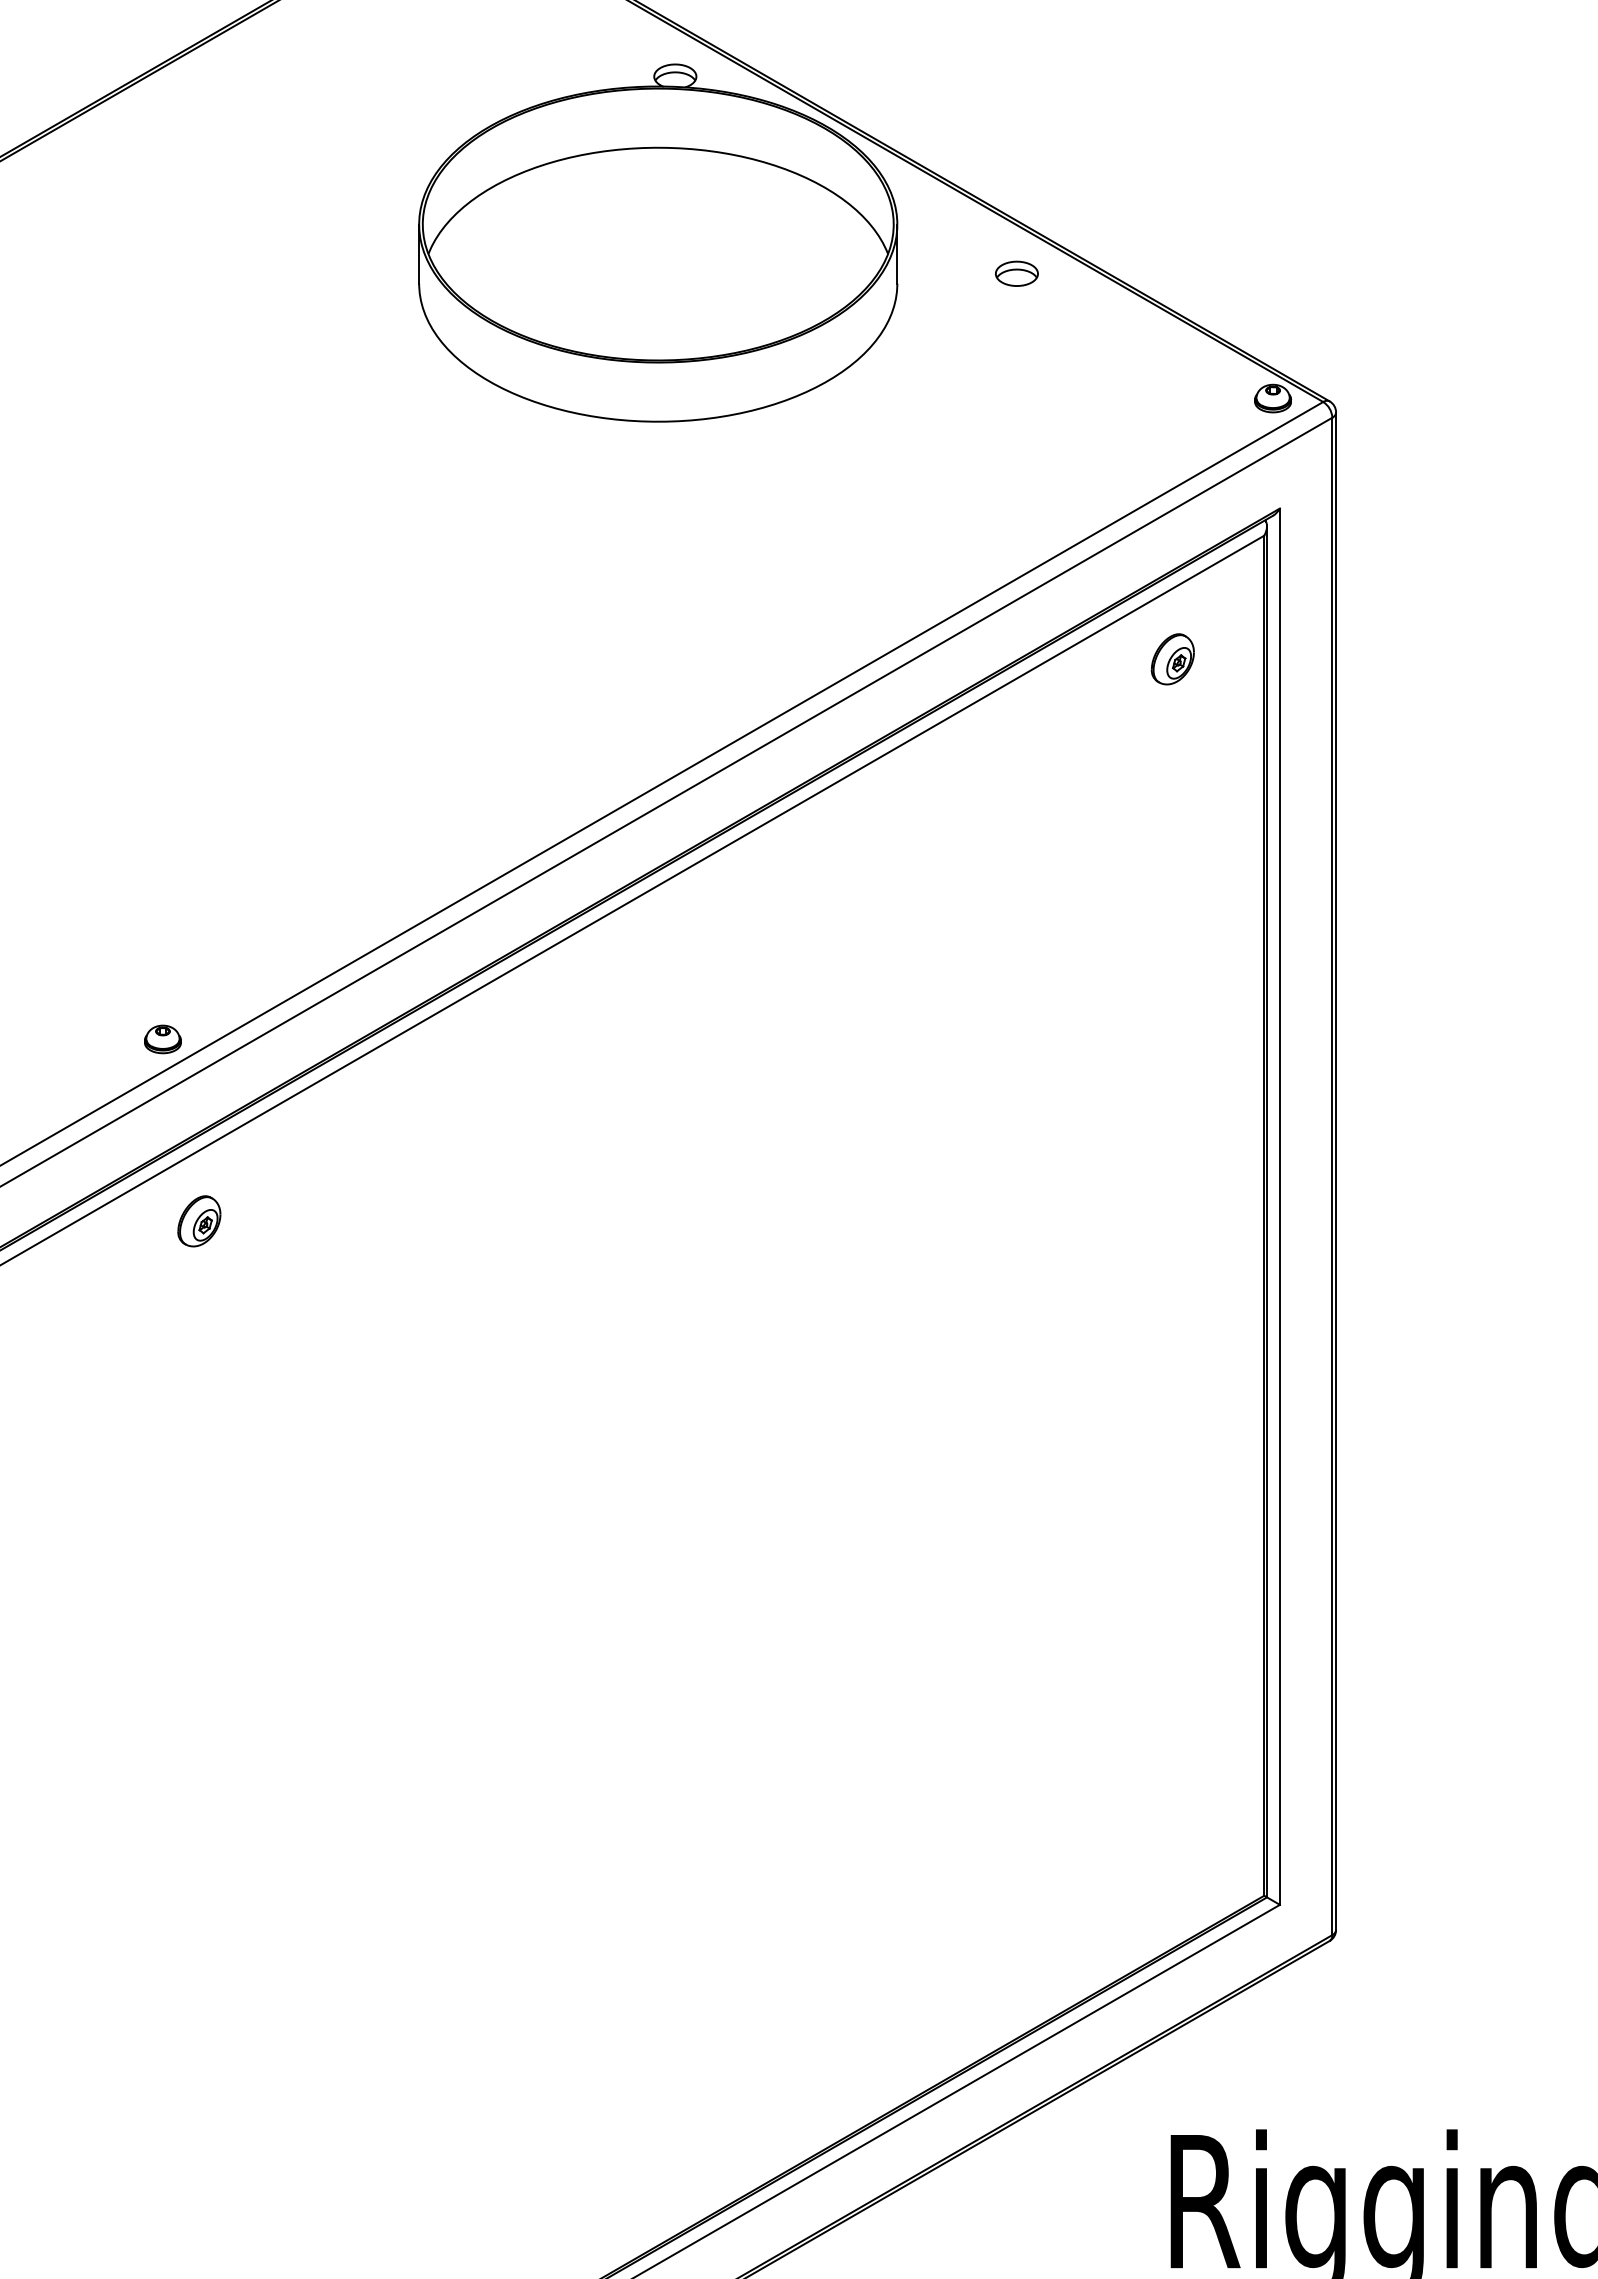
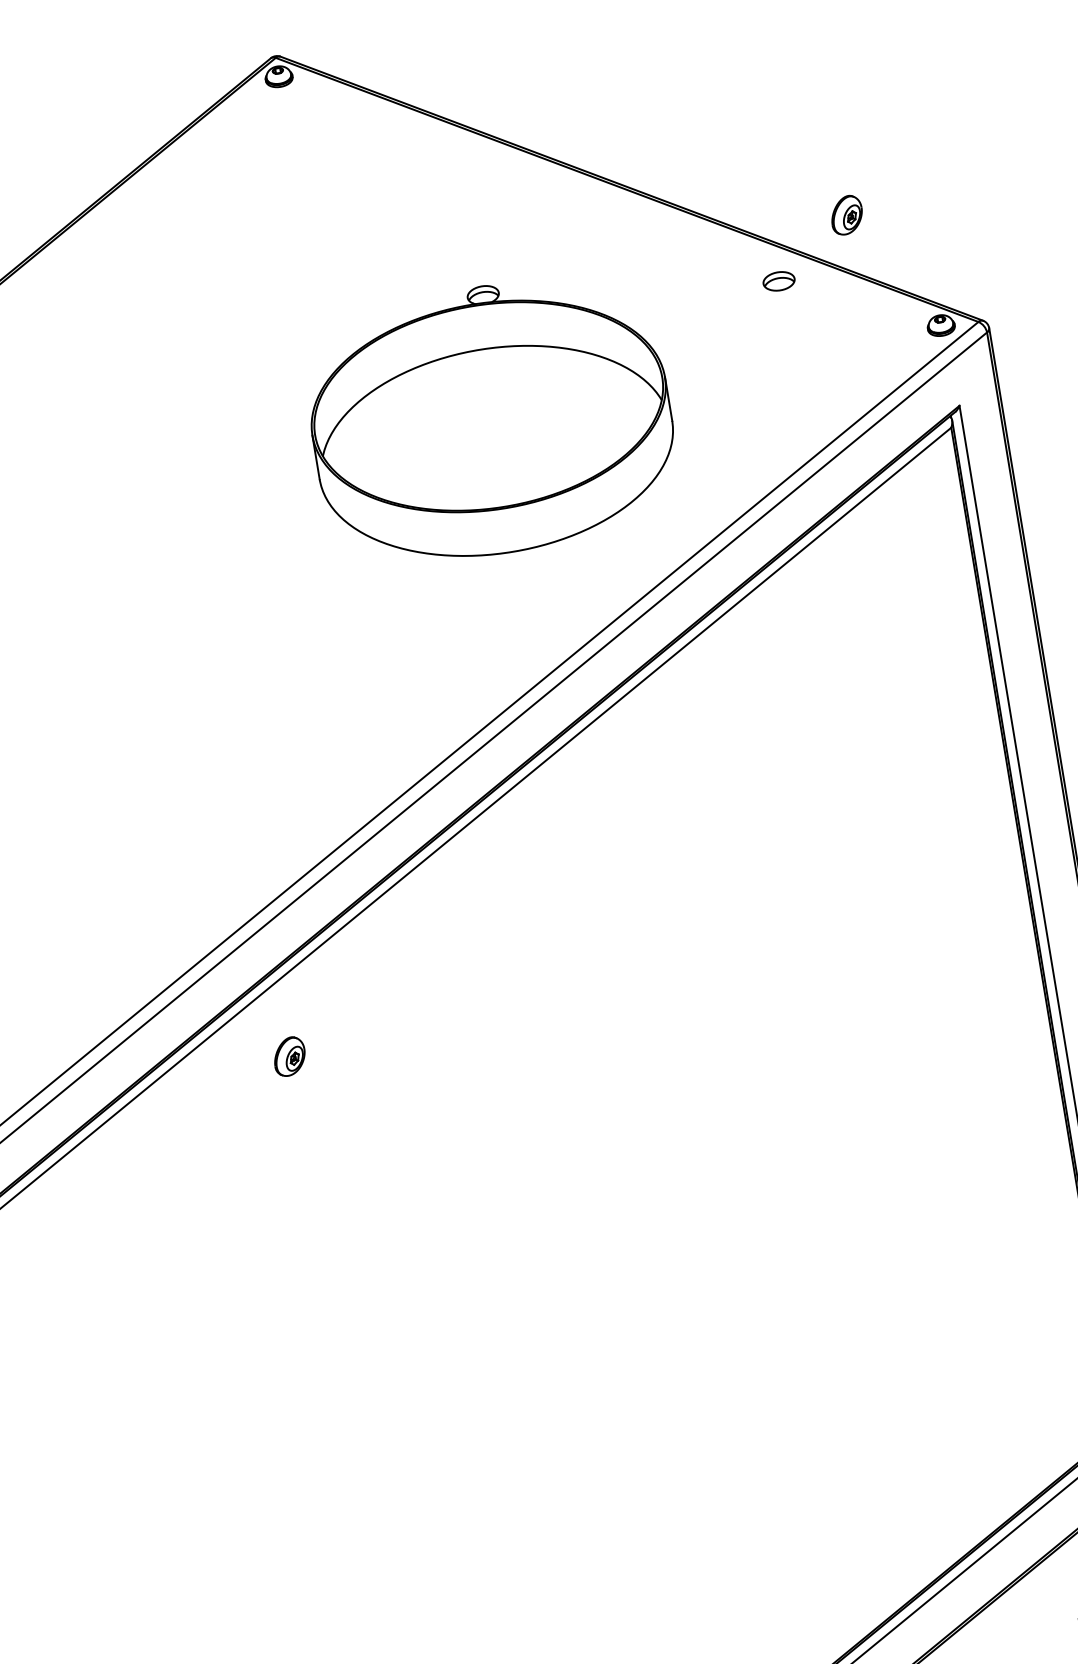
part: (658, 242) -> (491, 419), moved
part: (1016, 273) -> (778, 281), moved
part: (1172, 659) -> (846, 215), moved
part: (162, 1039) -> (200, 933), removed
part: (199, 1221) -> (289, 1056), moved

